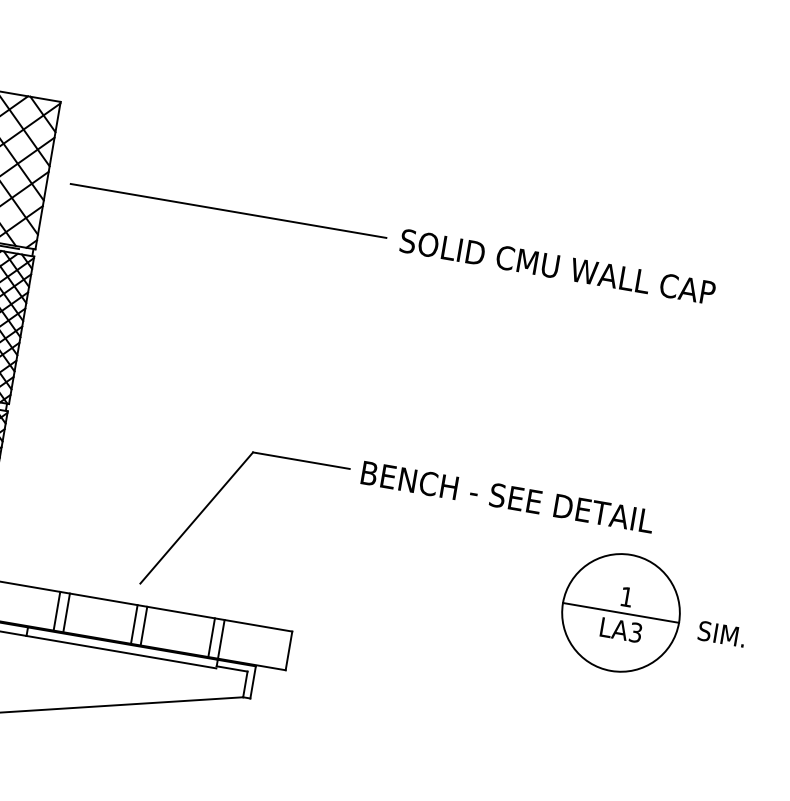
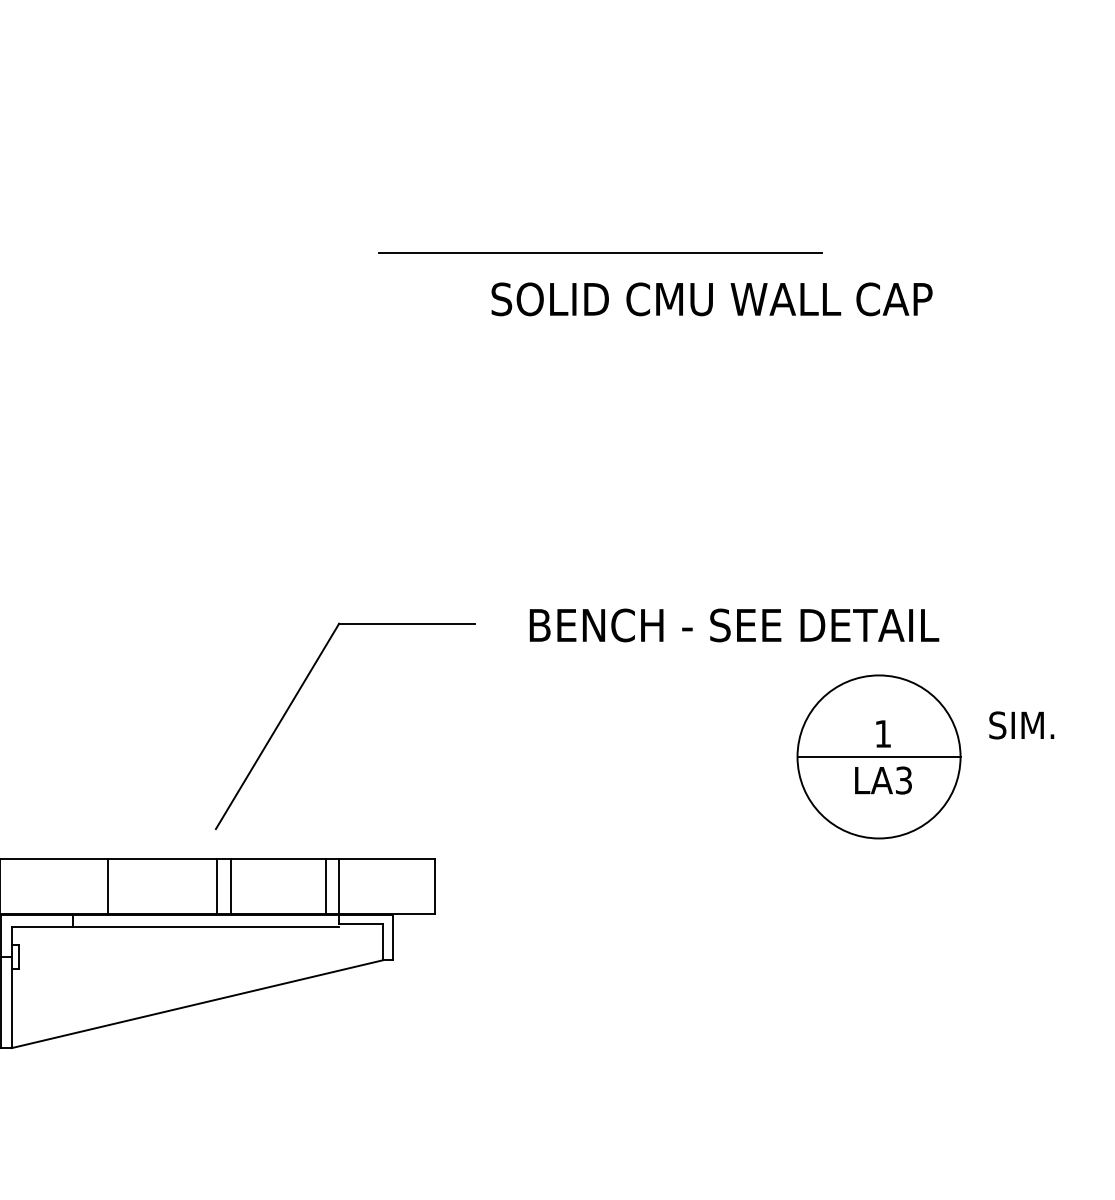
line: (228, 210) -> (600, 252), moved
text: (507, 497) -> (734, 625), moved
line: (66, 613) -> (122, 886), removed
text: (721, 634) -> (1021, 725), moved

